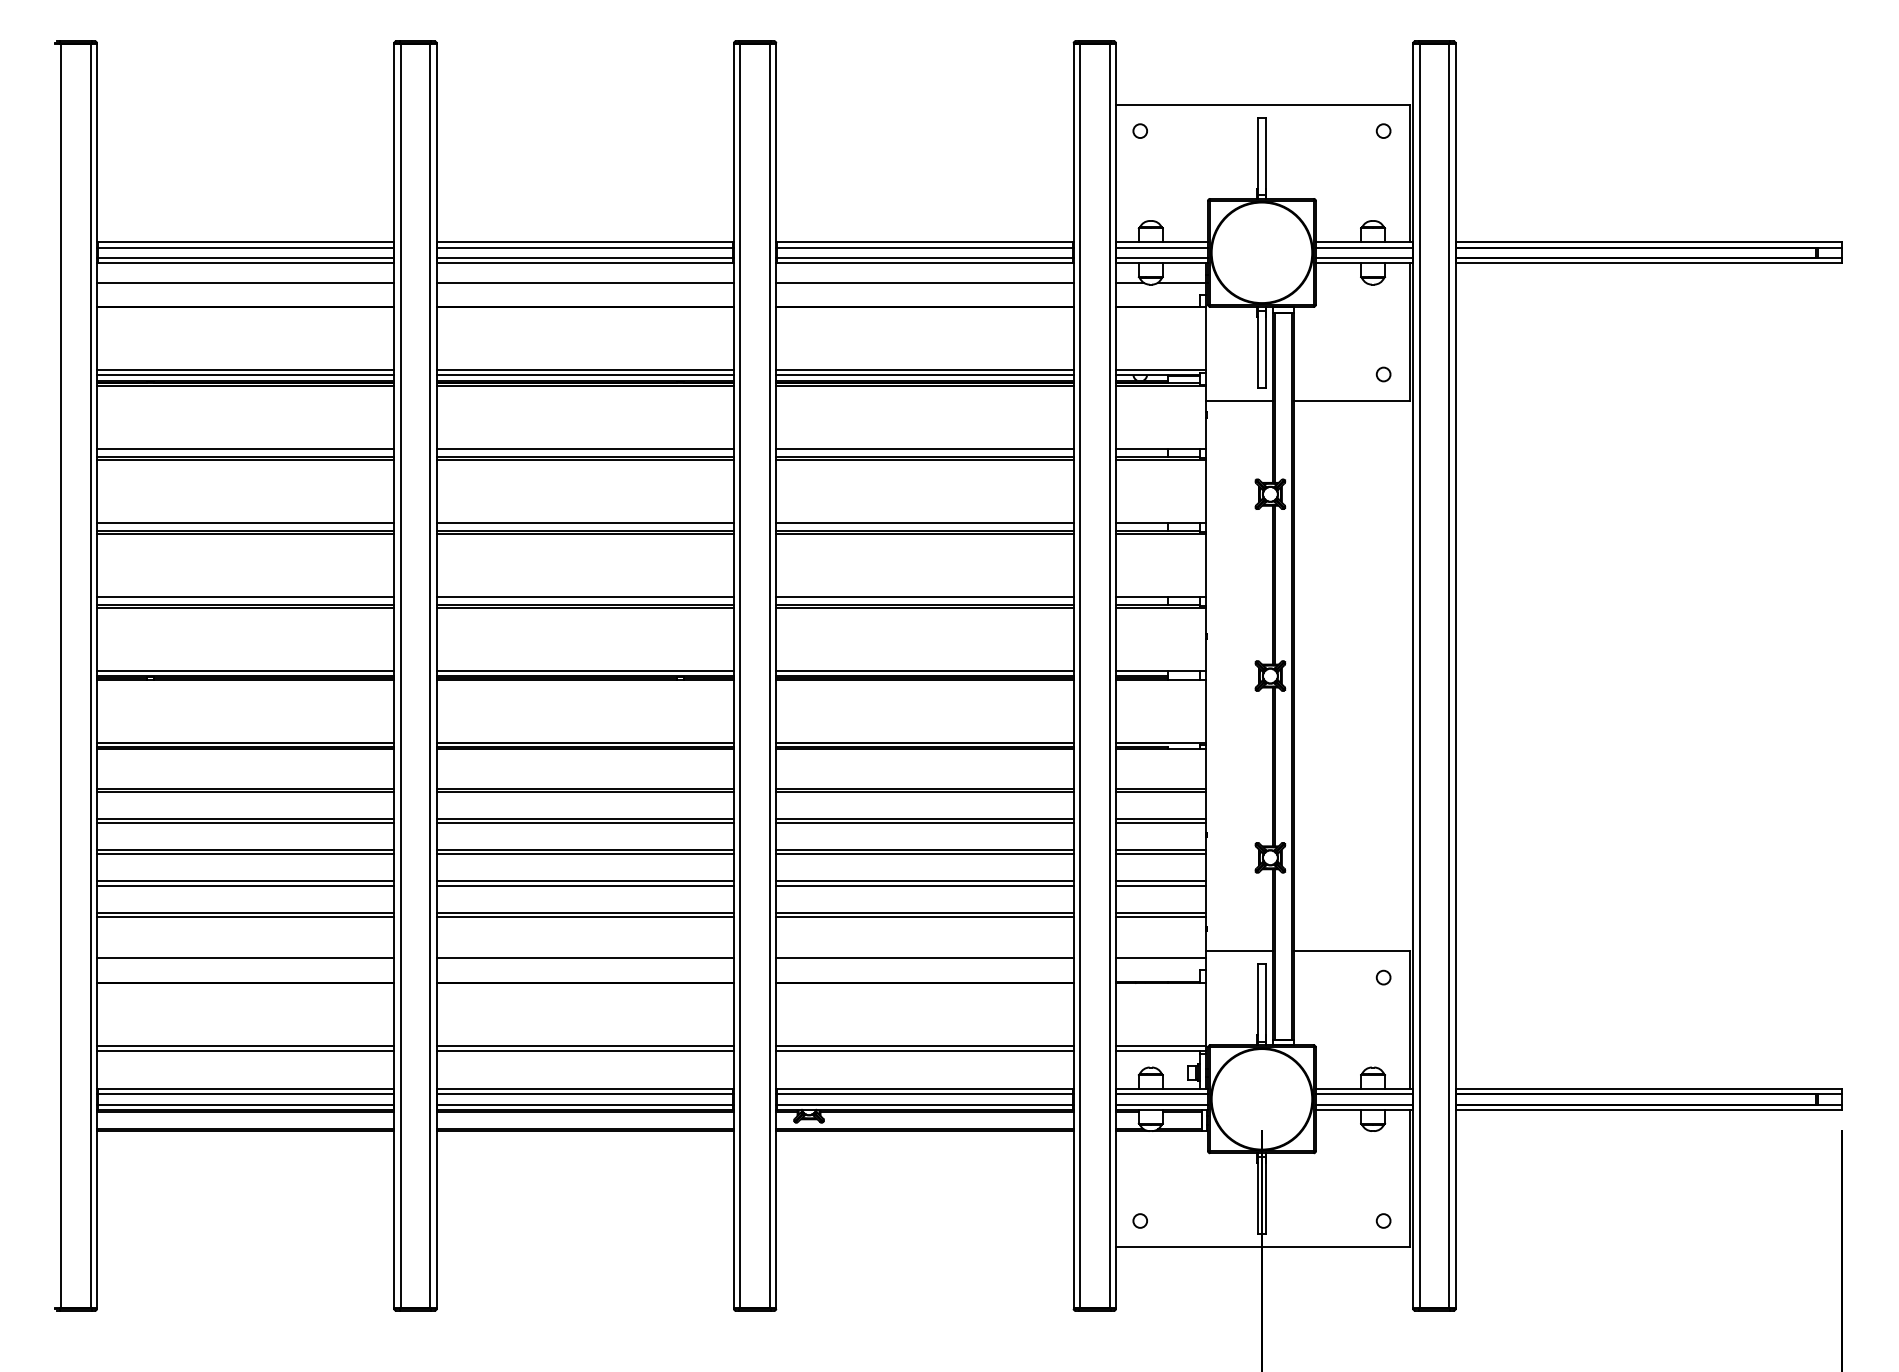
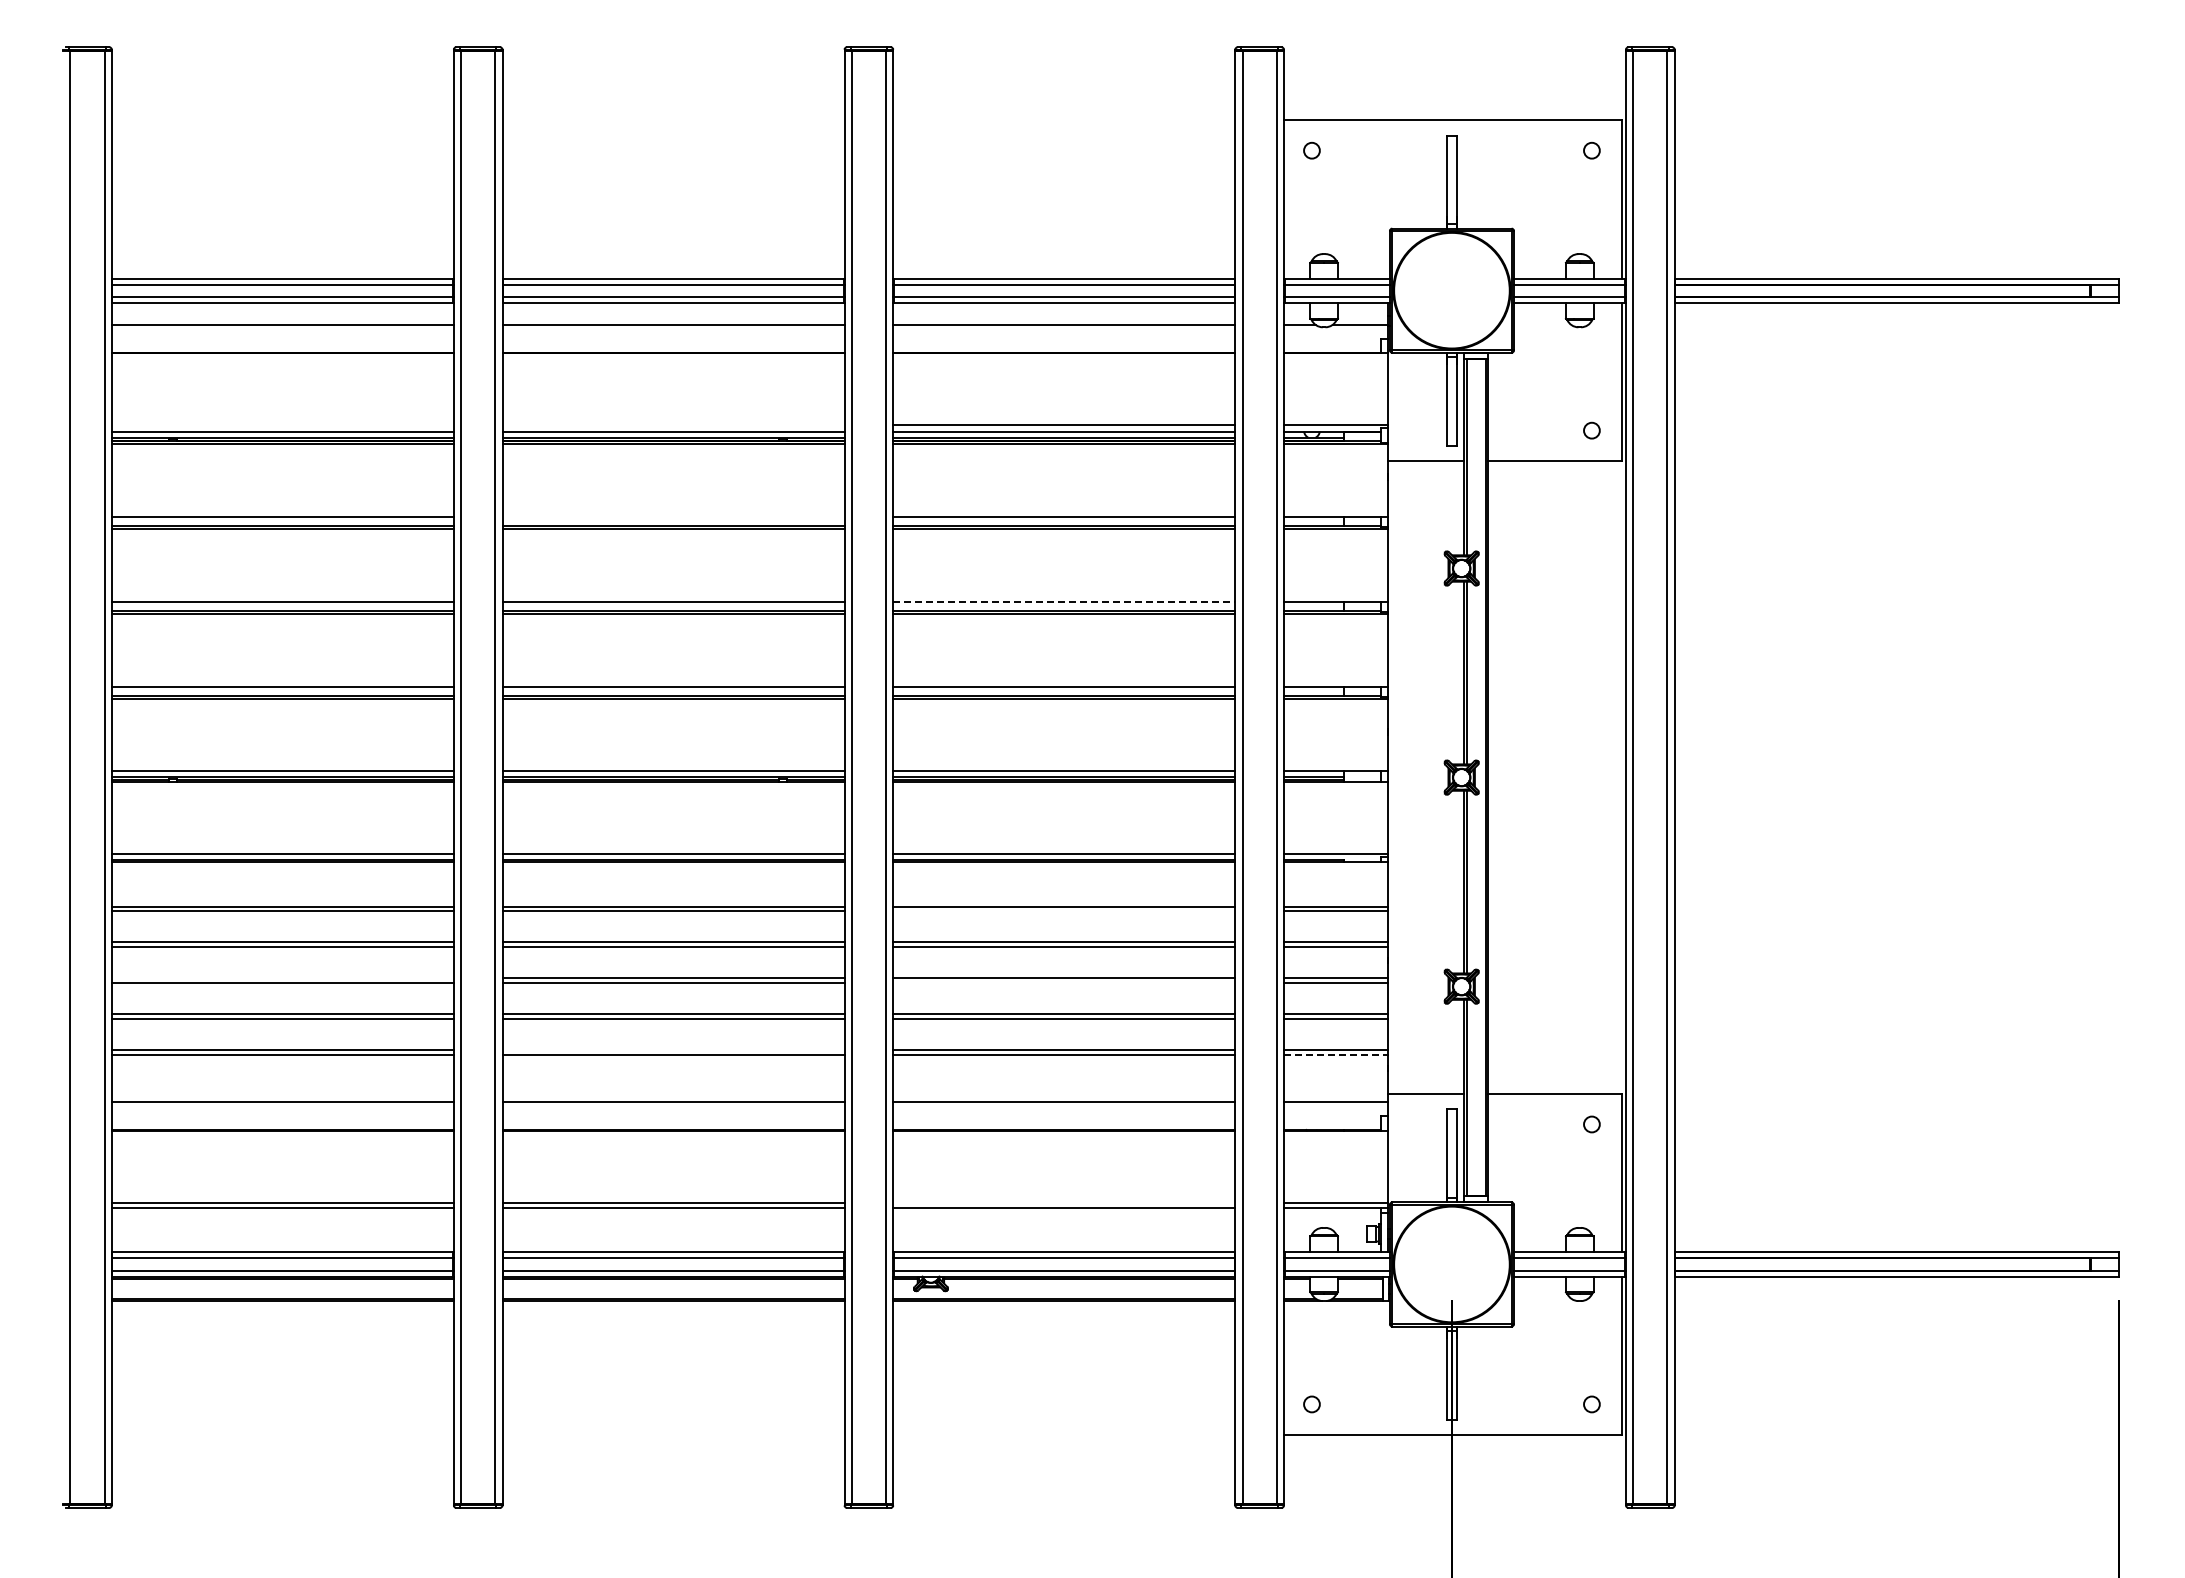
line: (245, 370) -> (282, 425), removed
line: (585, 370) -> (673, 425), removed
line: (585, 449) -> (673, 516), removed
line: (925, 523) -> (1064, 601), solid -> dashed
line: (925, 791) -> (1064, 910), removed
line: (245, 849) -> (282, 977), removed
line: (925, 854) -> (1064, 982), removed
line: (585, 912) -> (673, 1049), removed
line: (1161, 917) -> (1336, 1055), solid -> dashed
line: (925, 1045) -> (1064, 1202), removed

